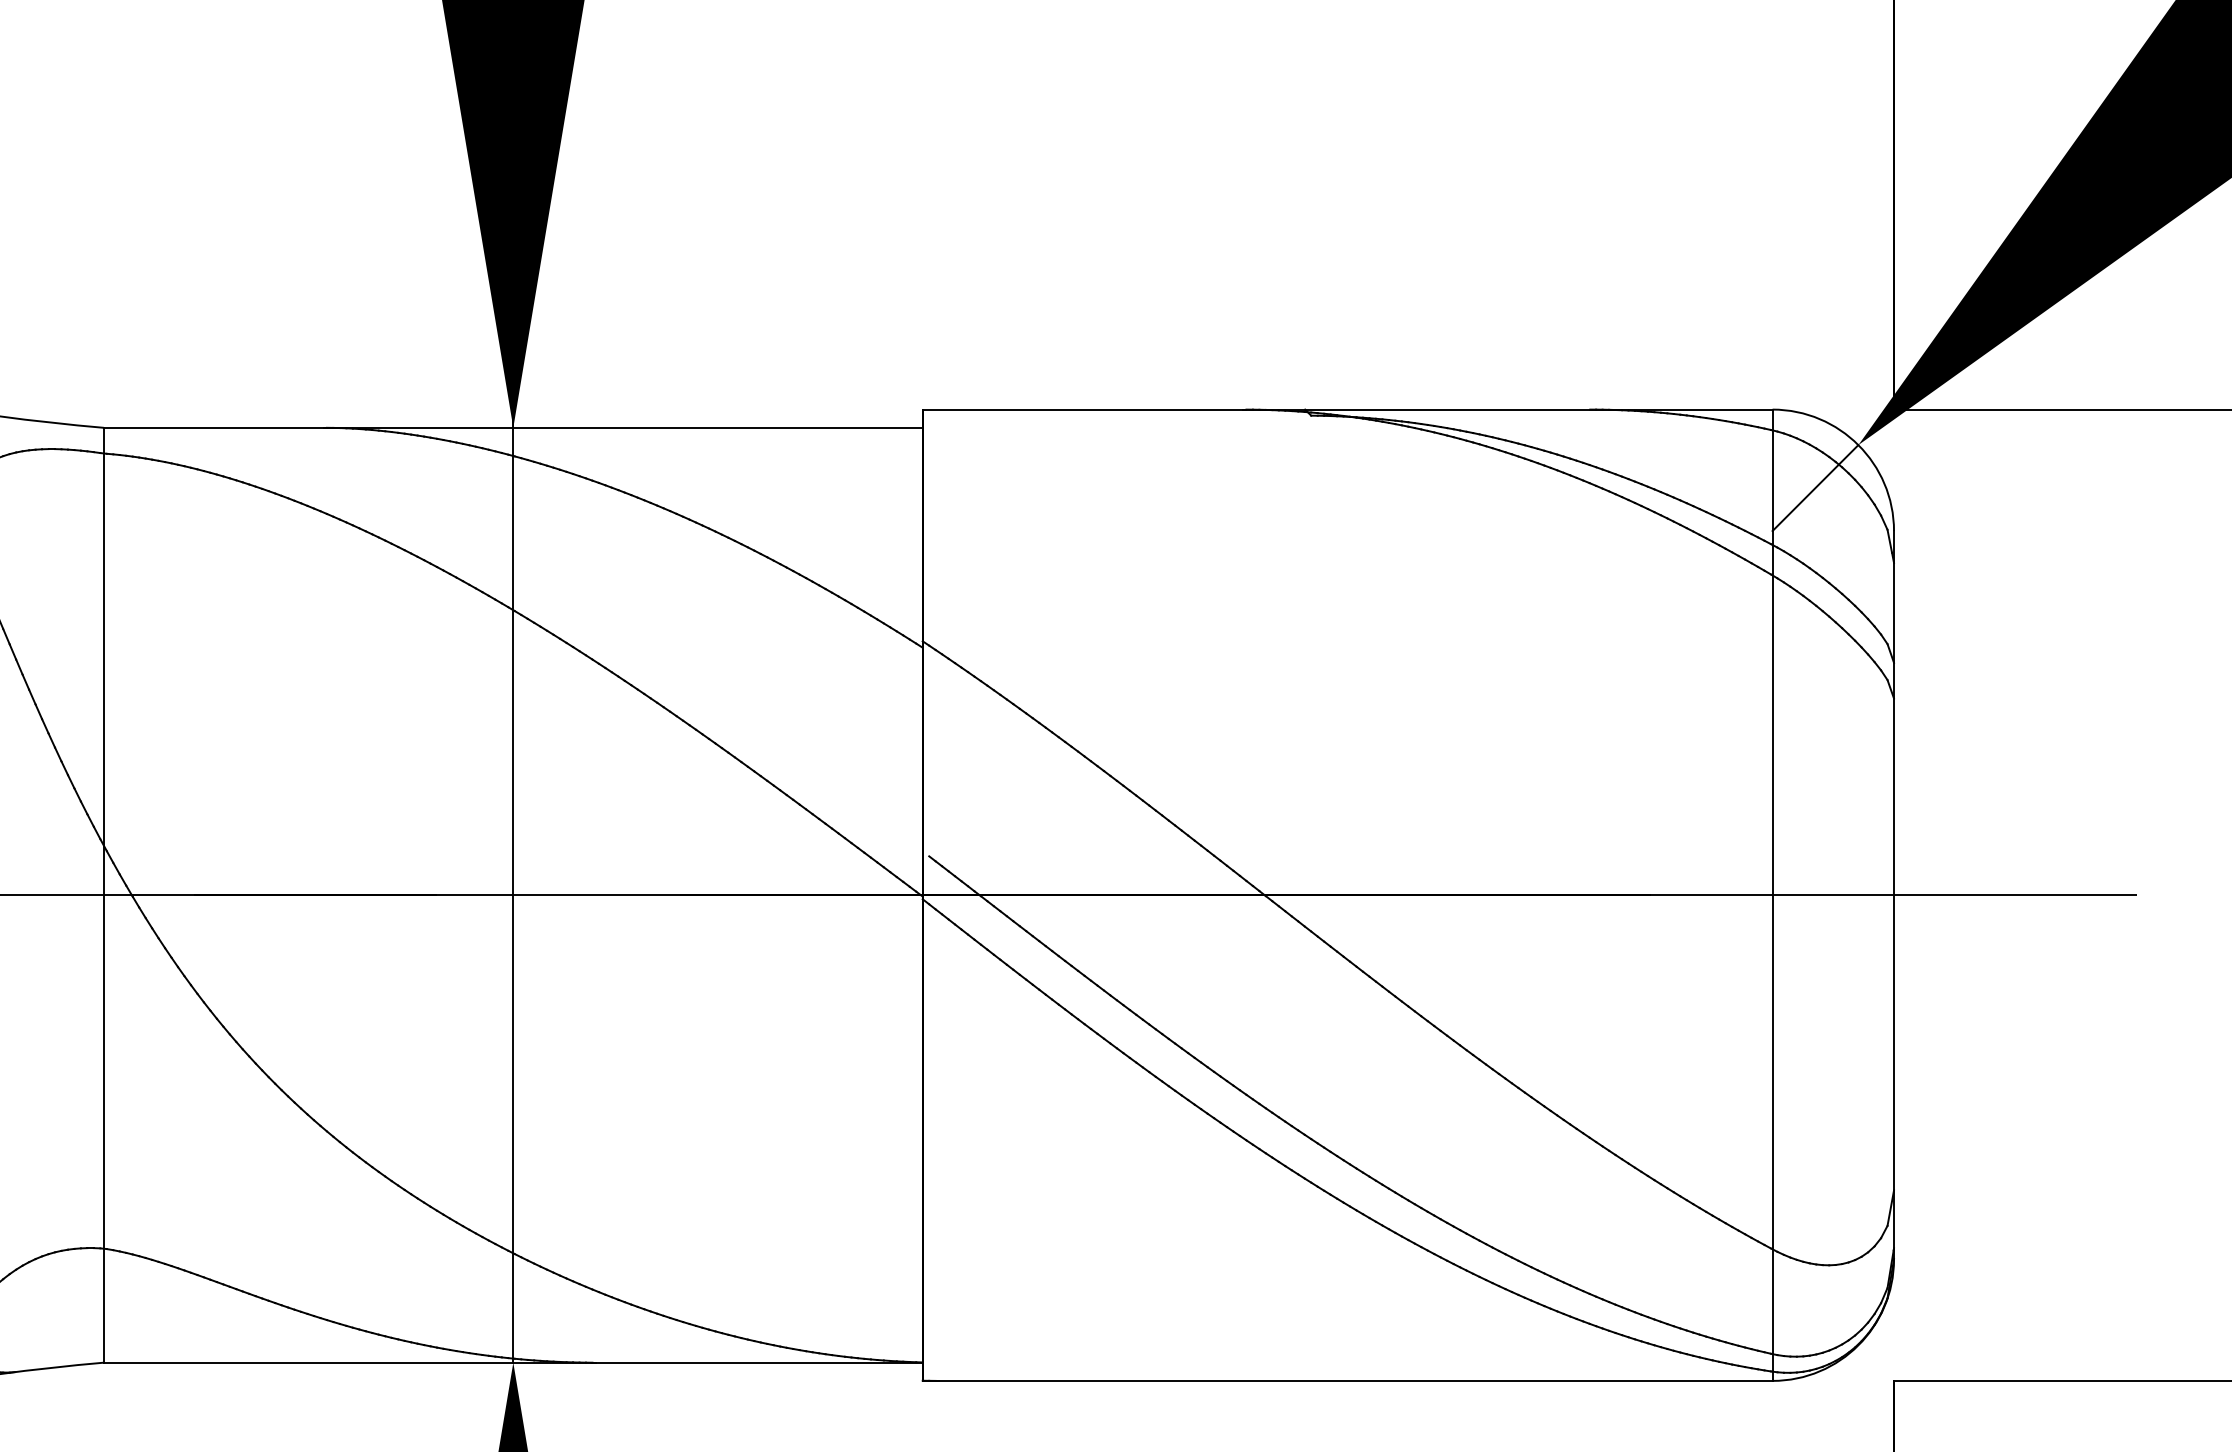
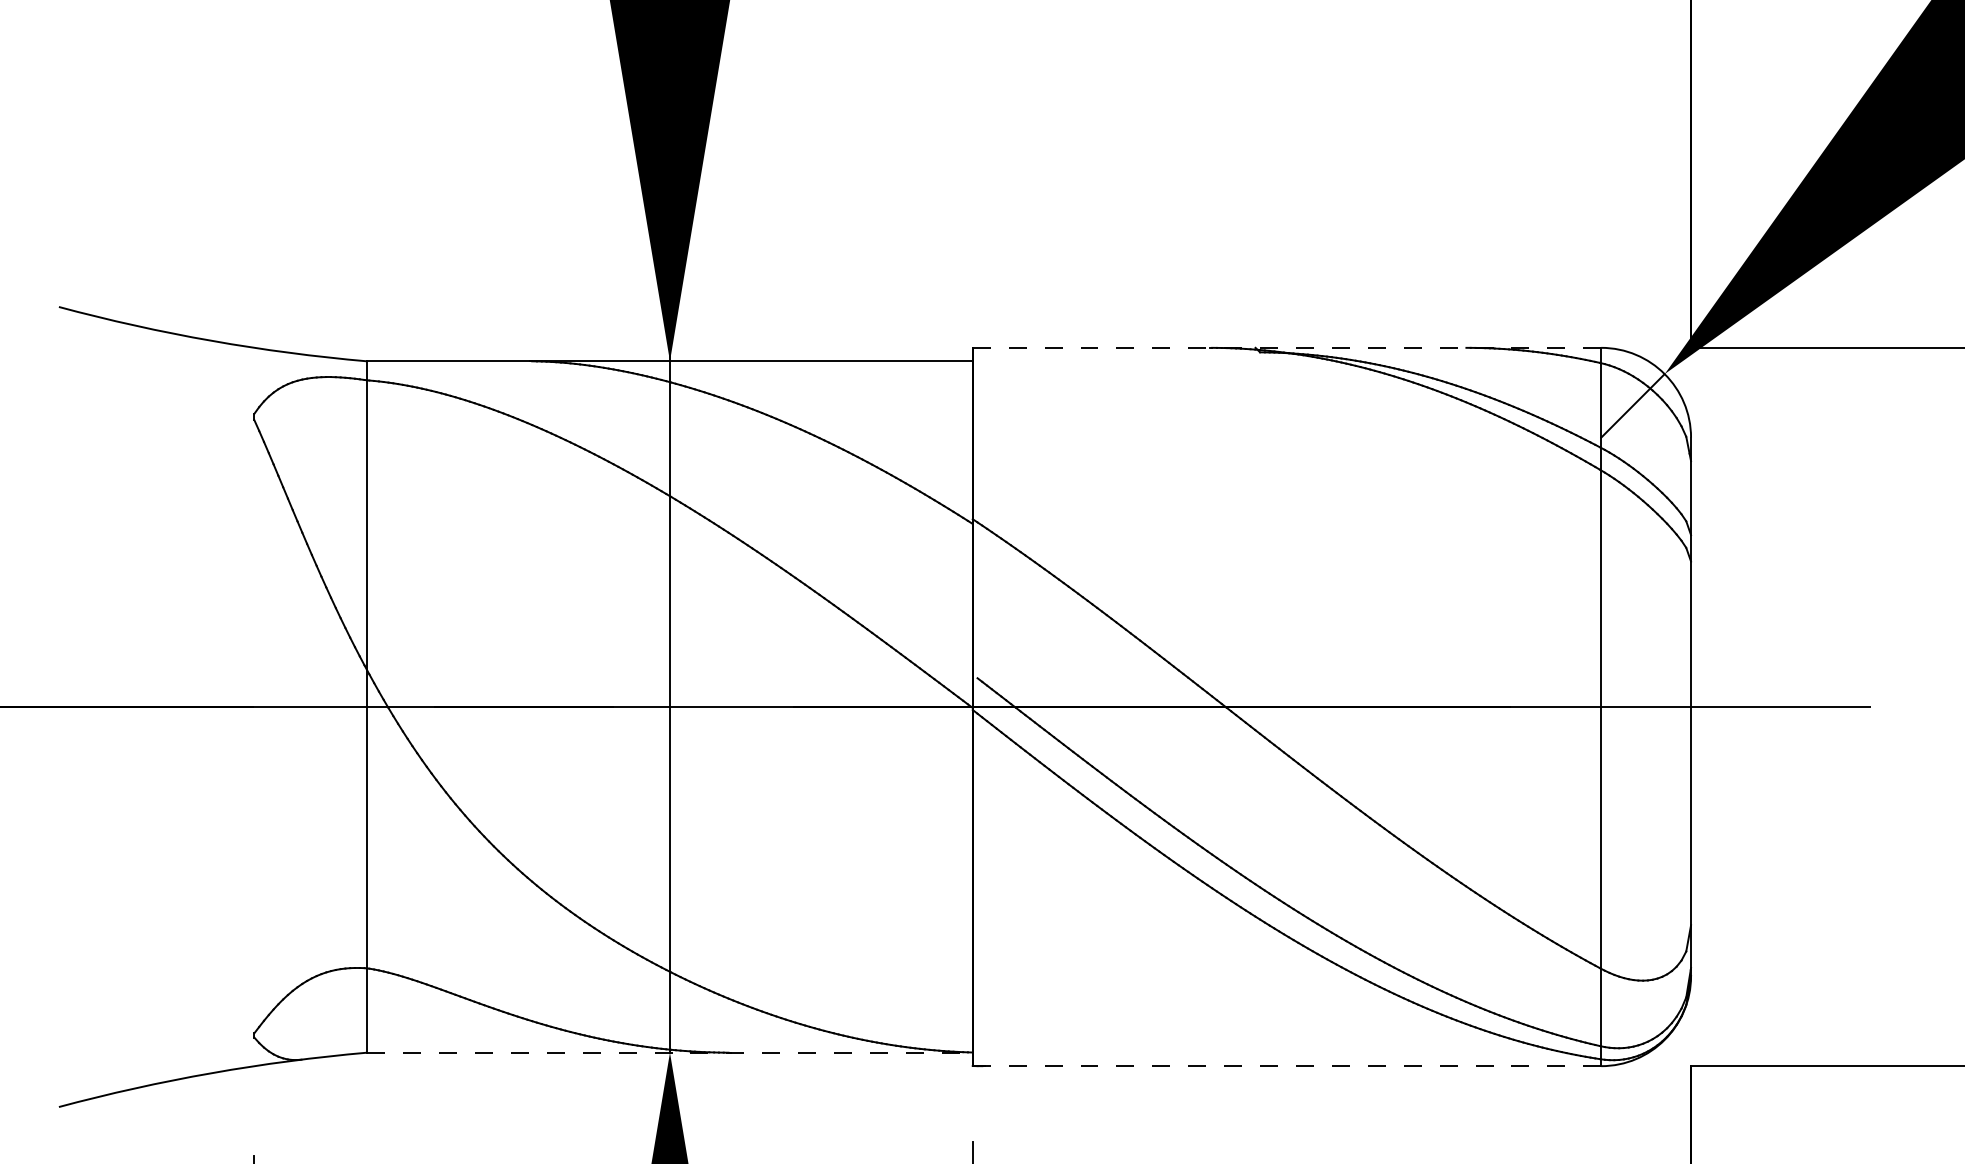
line: (1346, 409) -> (1286, 347), solid -> dashed
line: (512, 1362) -> (669, 1052), solid -> dashed
line: (1348, 1381) -> (1287, 1066), solid -> dashed

